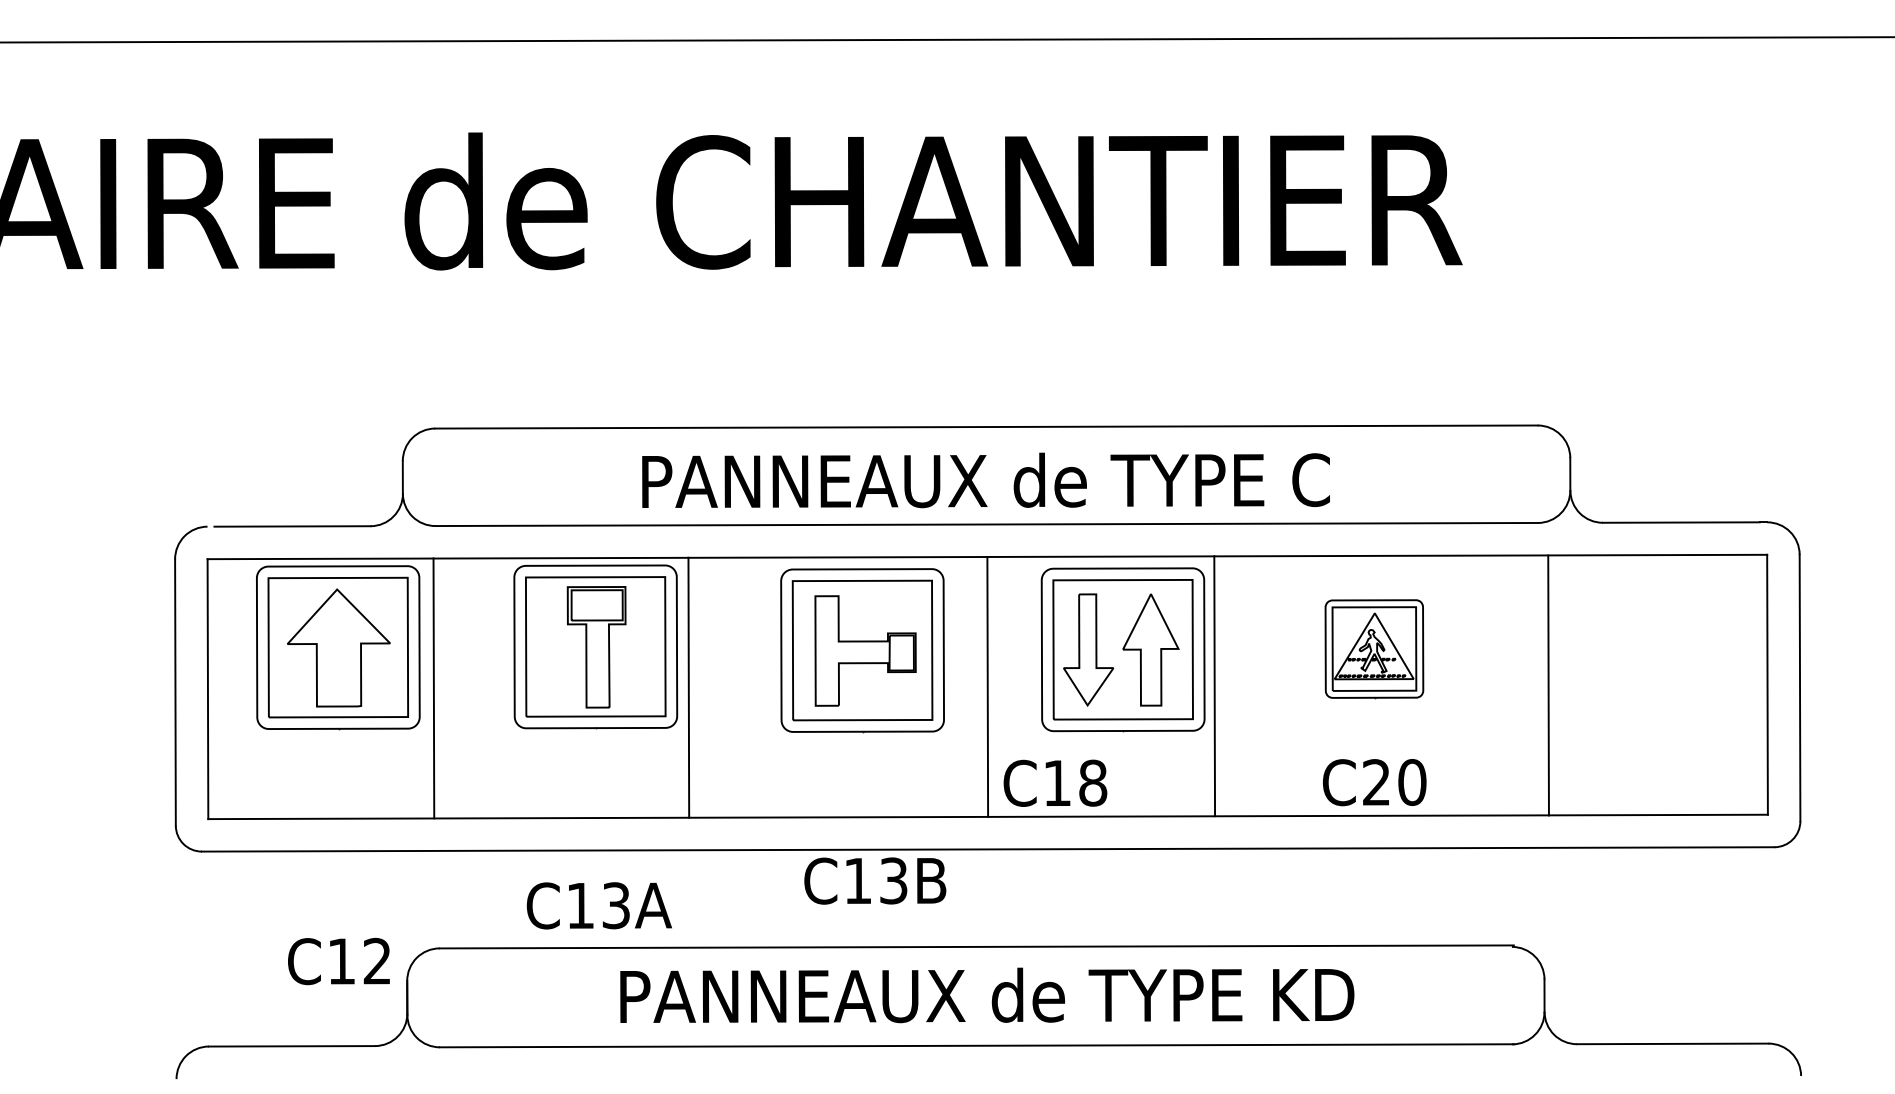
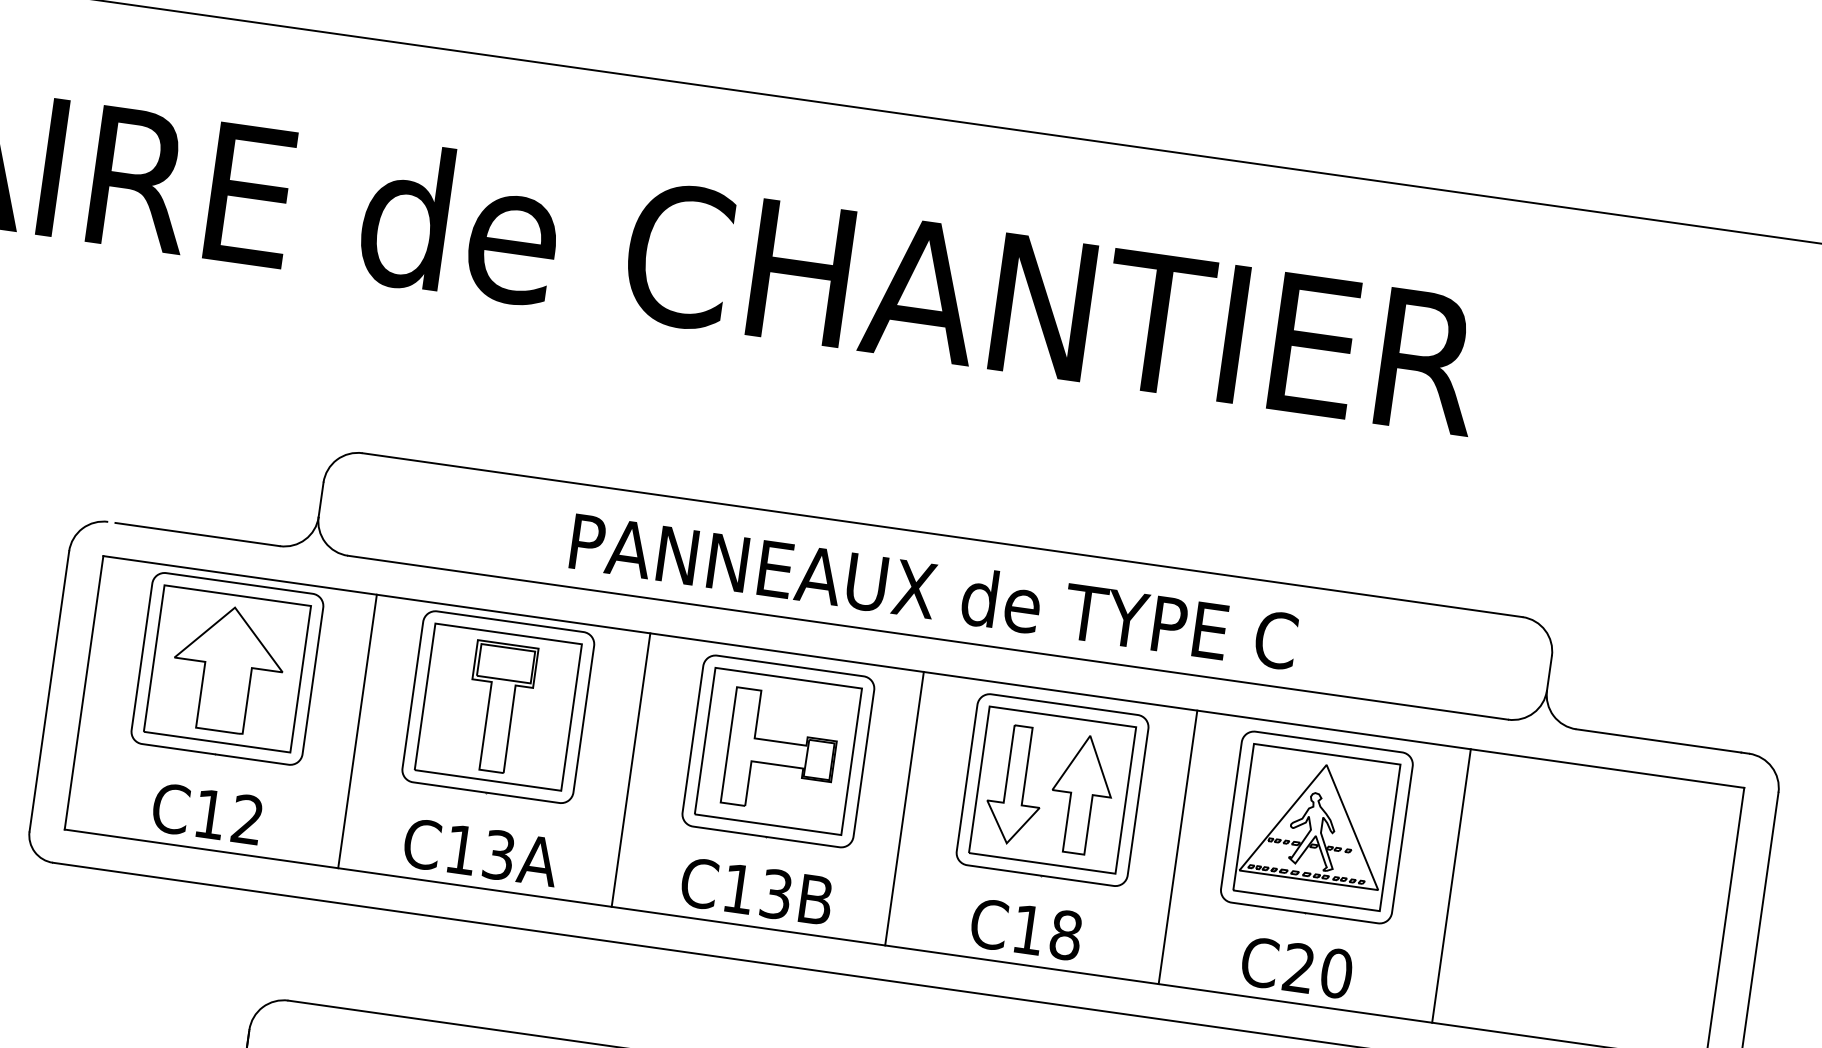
part: (1374, 648) -> (1317, 826), size x1.67
line: (1548, 685) -> (1451, 885), moved
line: (1214, 686) -> (1177, 847), moved
line: (688, 687) -> (630, 769), moved
line: (433, 688) -> (357, 731), moved
text: (1055, 782) -> (1026, 928), moved
text: (875, 880) -> (757, 891), moved
text: (598, 905) -> (480, 852), moved
text: (338, 961) -> (206, 813), moved

